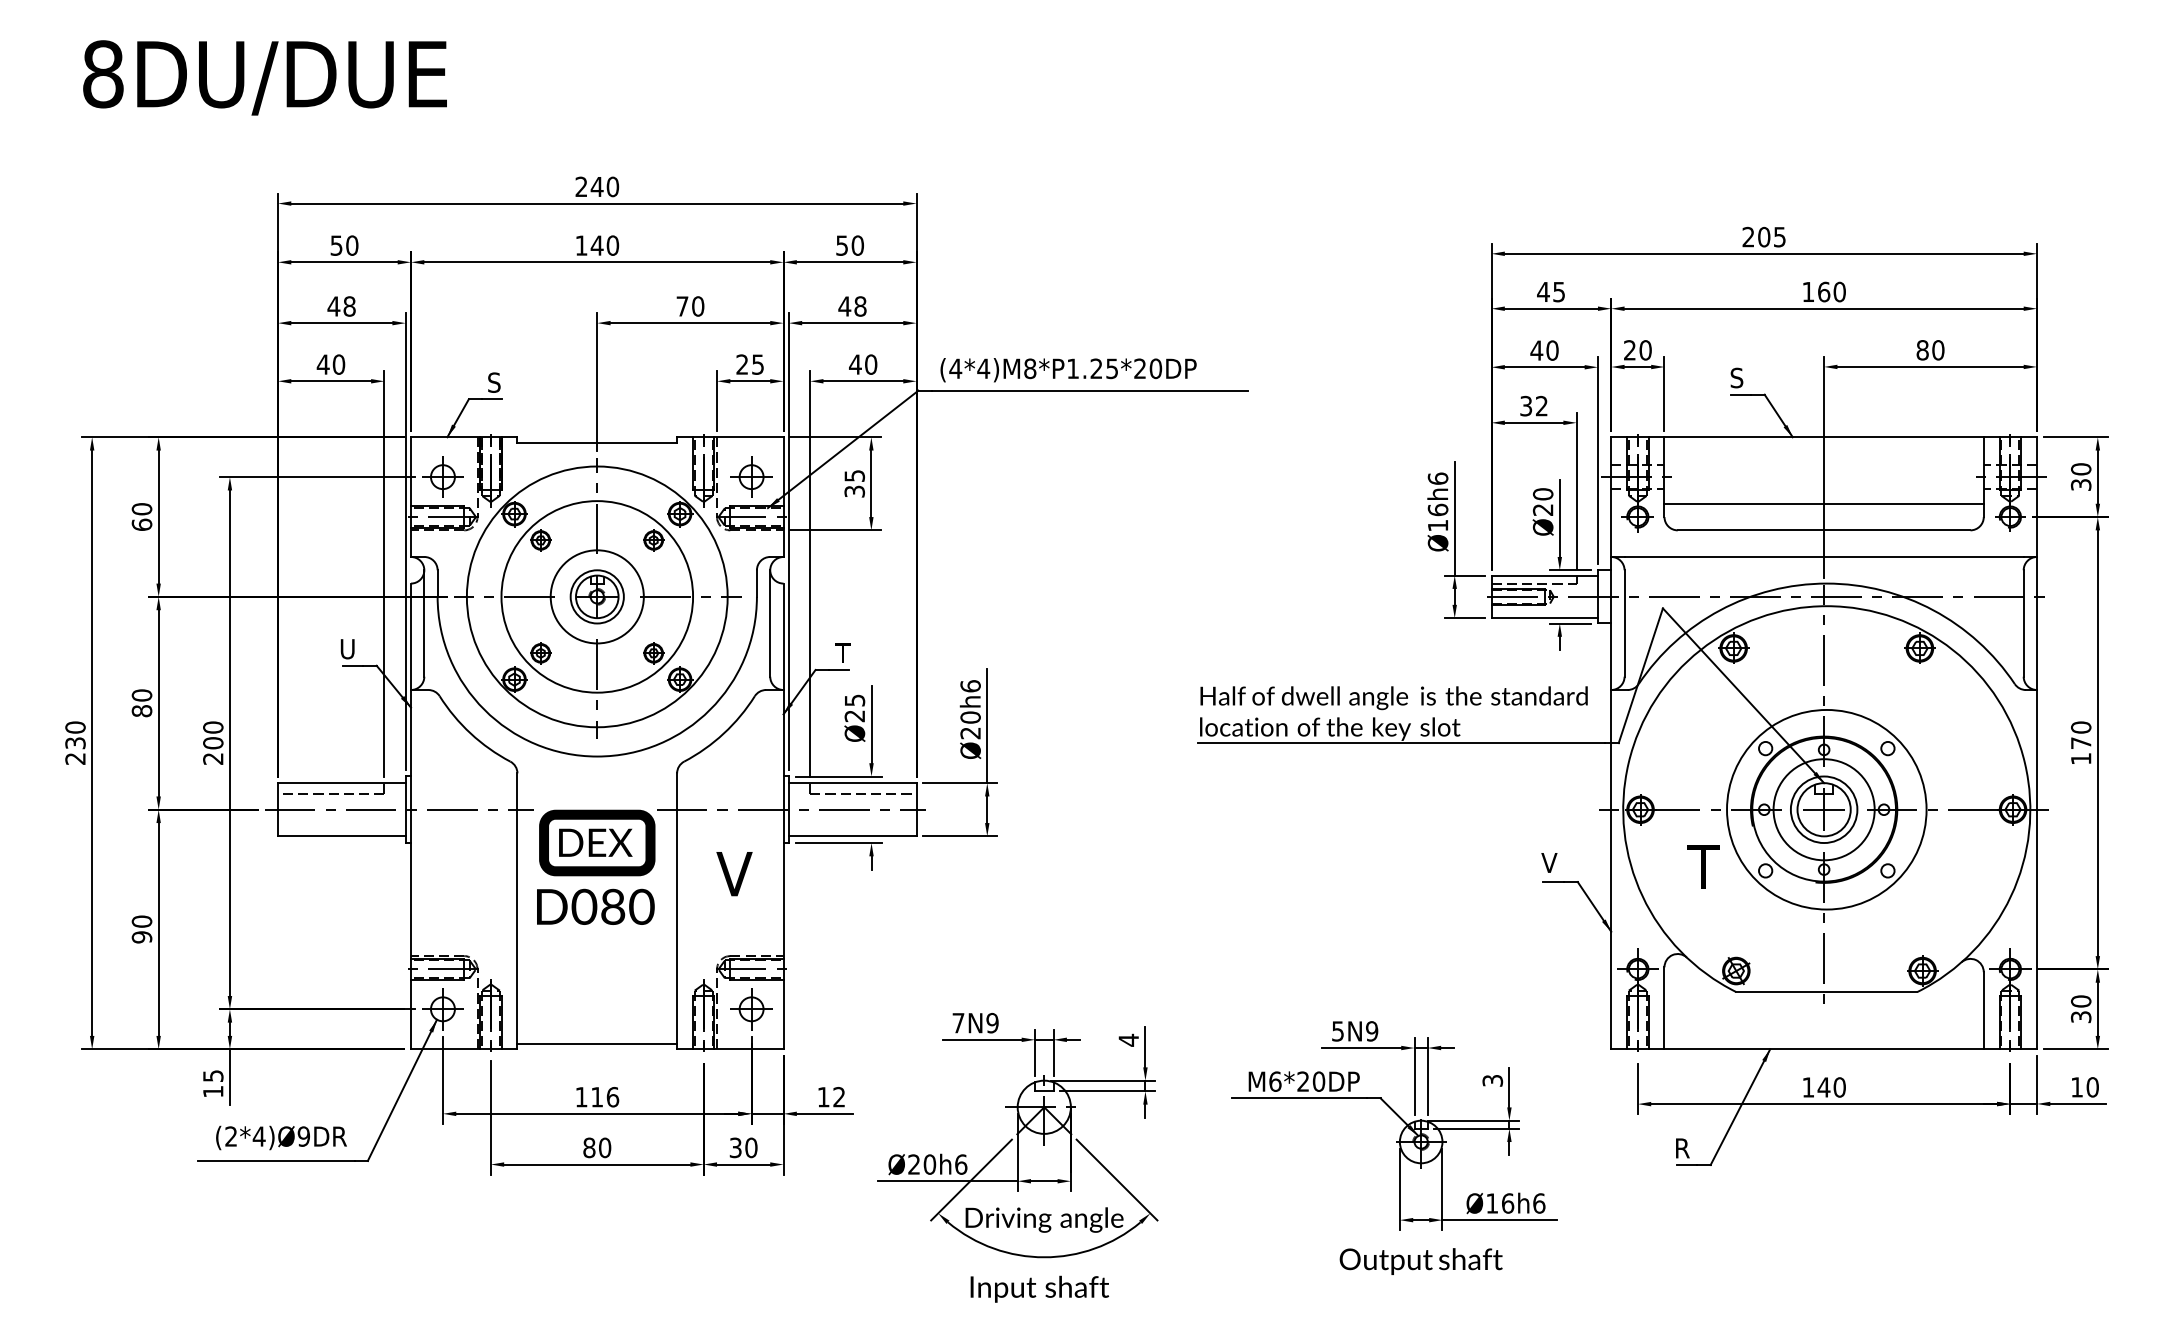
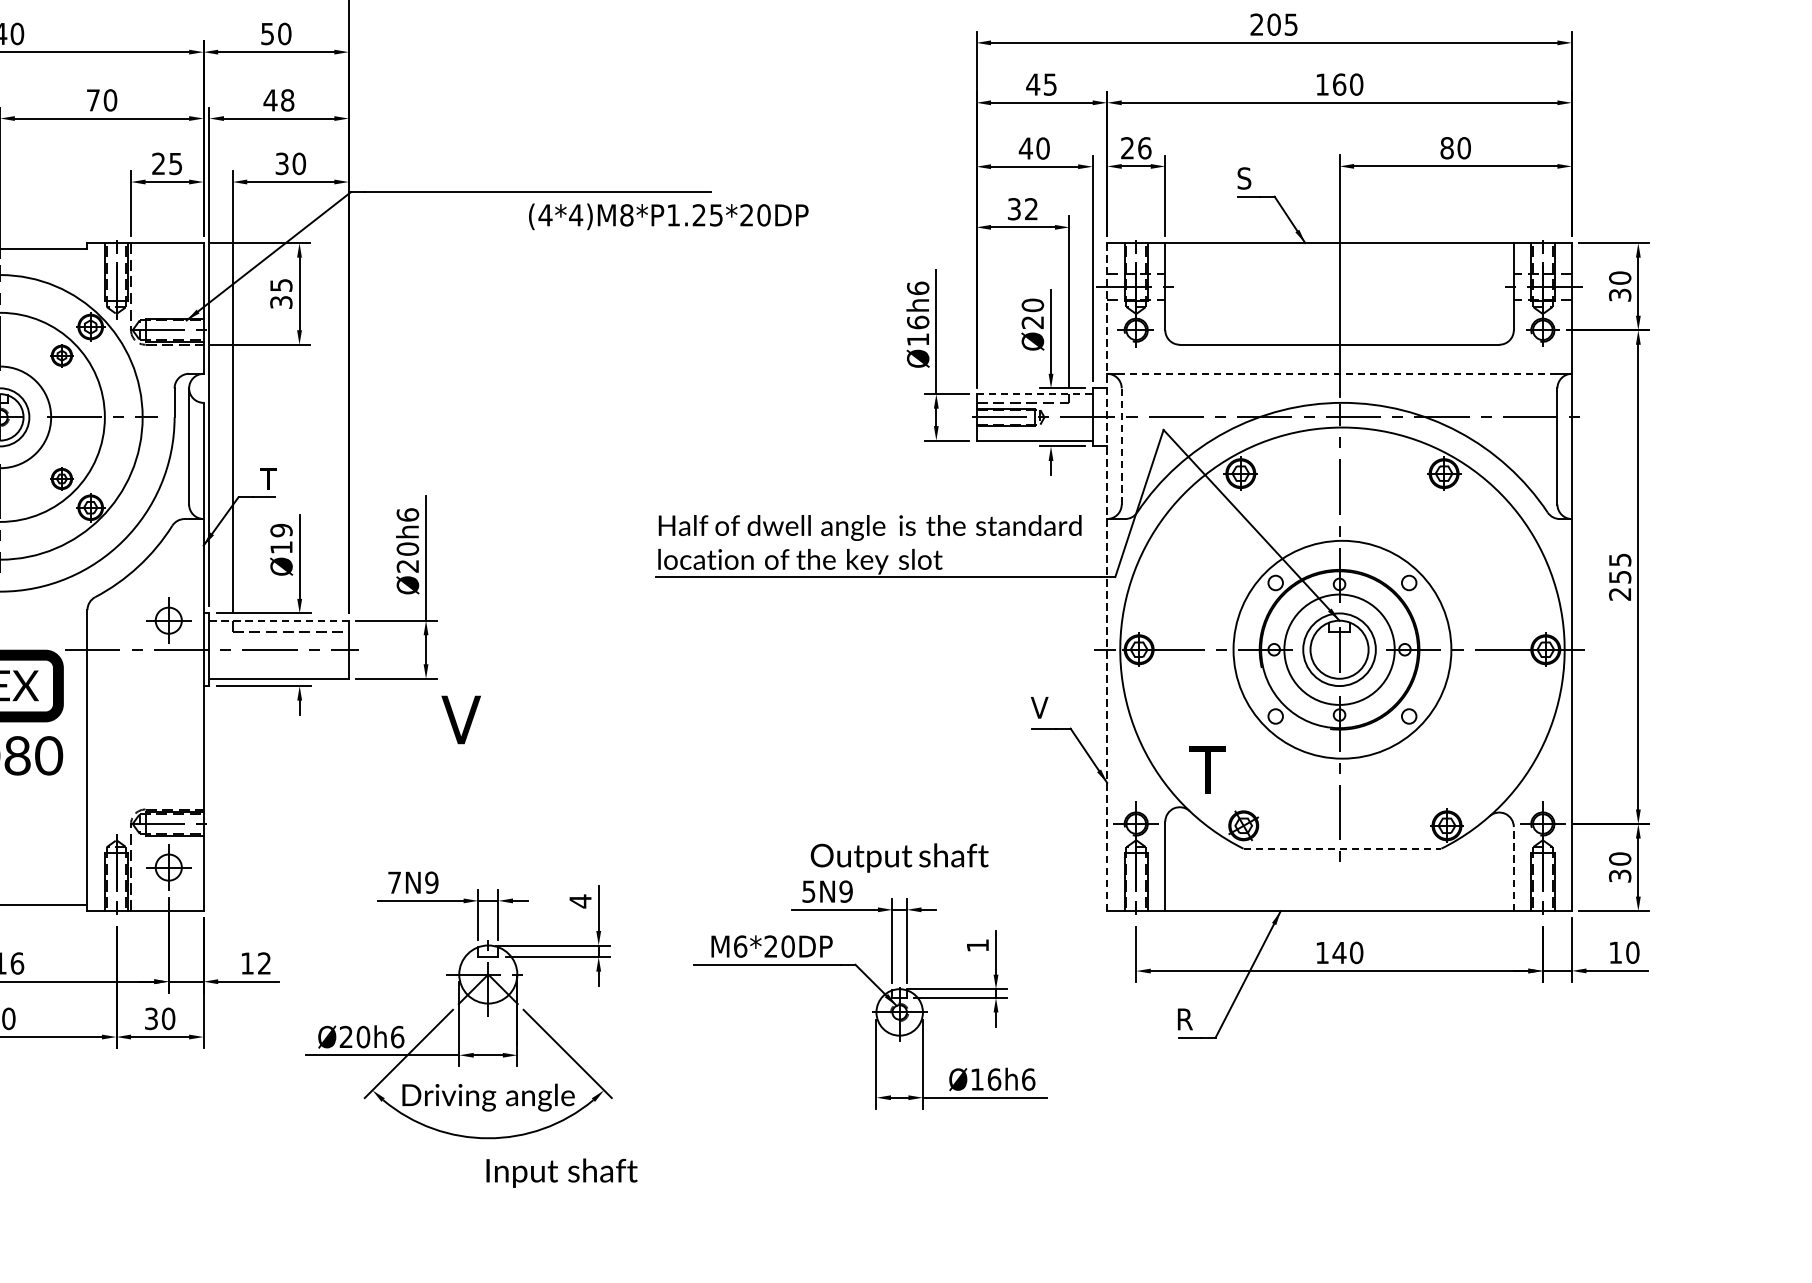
text: (1645, 350) -> (1144, 148), 20 -> 26
text: (855, 364) -> (282, 163), 40 -> 30
text: (1068, 370) -> (668, 217), moved
part: (751, 476) -> (168, 619), moved
line: (1823, 503) -> (1338, 315), removed
line: (1824, 556) -> (1339, 373), solid -> dashed
line: (1545, 575) -> (1035, 394), solid -> dashed
line: (1624, 623) -> (1121, 446), solid -> dashed
text: (854, 708) -> (281, 539), Ø25 -> Ø19
text: (2080, 742) -> (1619, 576), 170 -> 255
line: (1611, 743) -> (1107, 577), solid -> dashed
line: (852, 783) -> (278, 621), solid -> dashed
line: (1823, 809) -> (1338, 649), removed
text: (1703, 866) -> (1207, 769), moved
text: (734, 874) -> (461, 720), moved
line: (1826, 992) -> (1342, 849), solid -> dashed
line: (1983, 1010) -> (1513, 868), solid -> dashed
text: (1492, 1080) -> (977, 945), 3 -> 1
text: (1420, 1261) -> (898, 857), moved
text: (1039, 1288) -> (561, 1172), moved

